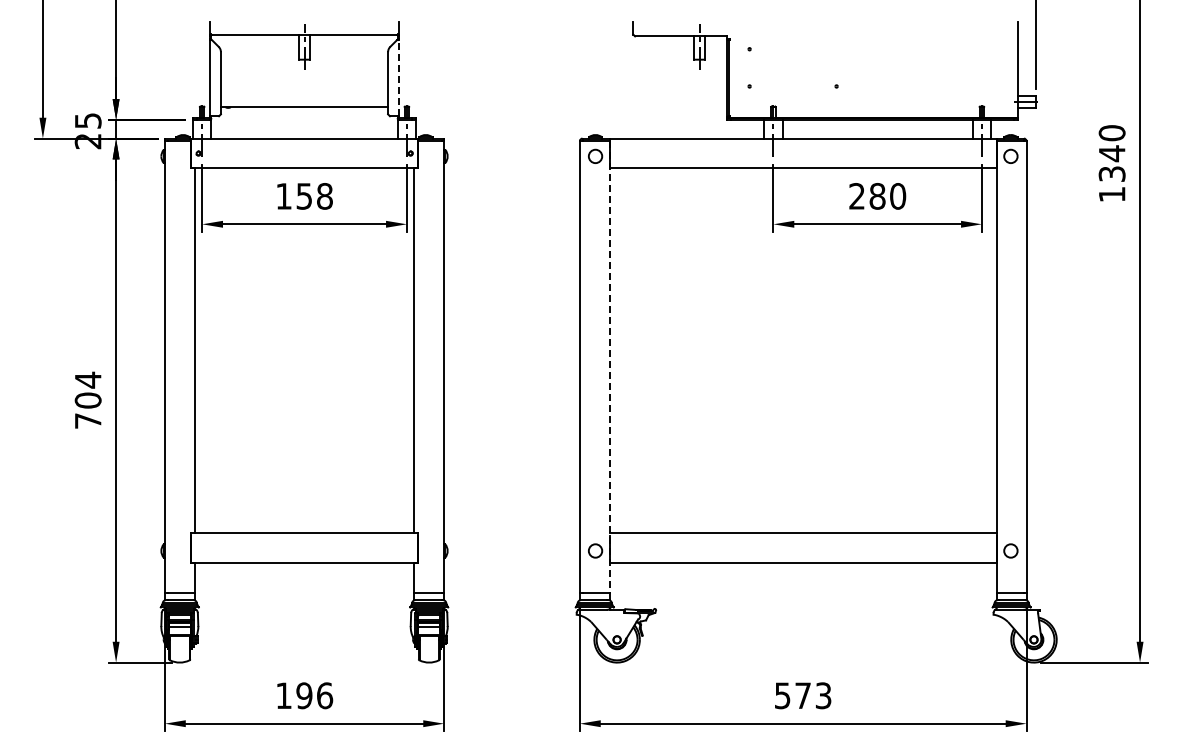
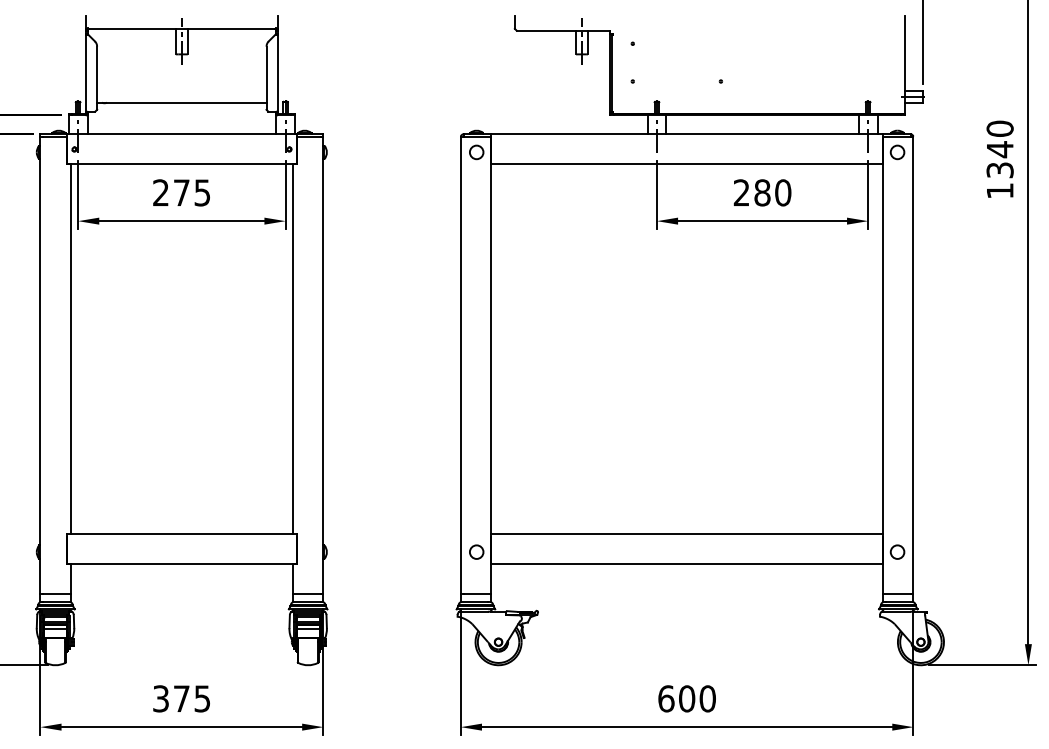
line: (399, 77) -> (278, 72), dashed -> solid
text: (304, 196) -> (181, 192), 158 -> 275
line: (609, 366) -> (490, 365), dashed -> solid
text: (304, 695) -> (181, 698), 196 -> 375
text: (802, 695) -> (686, 698), 573 -> 600

